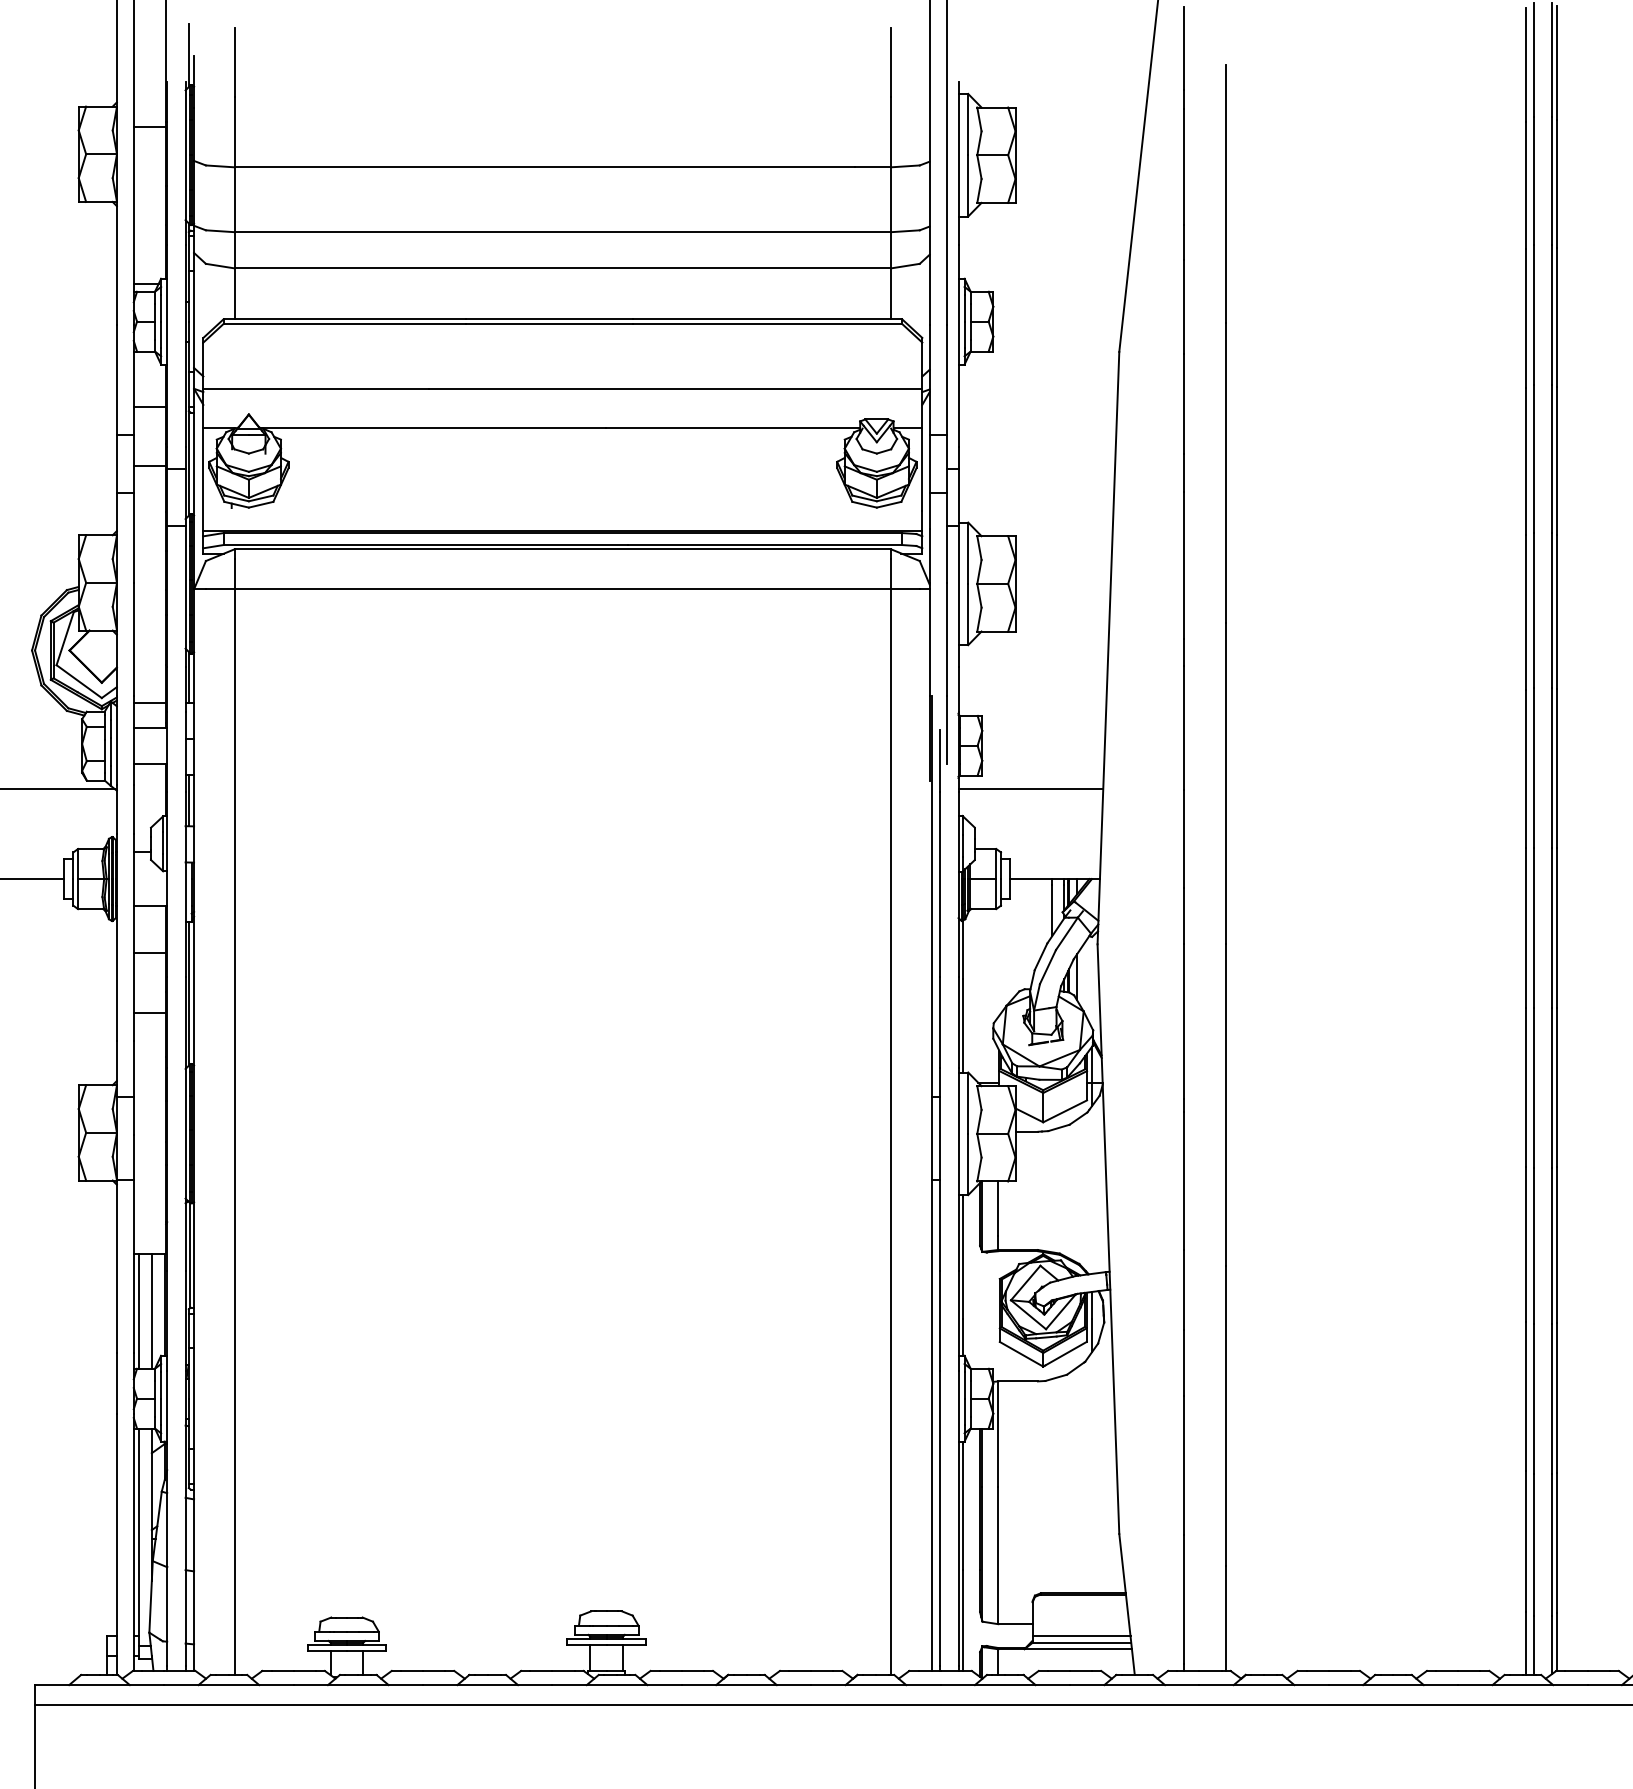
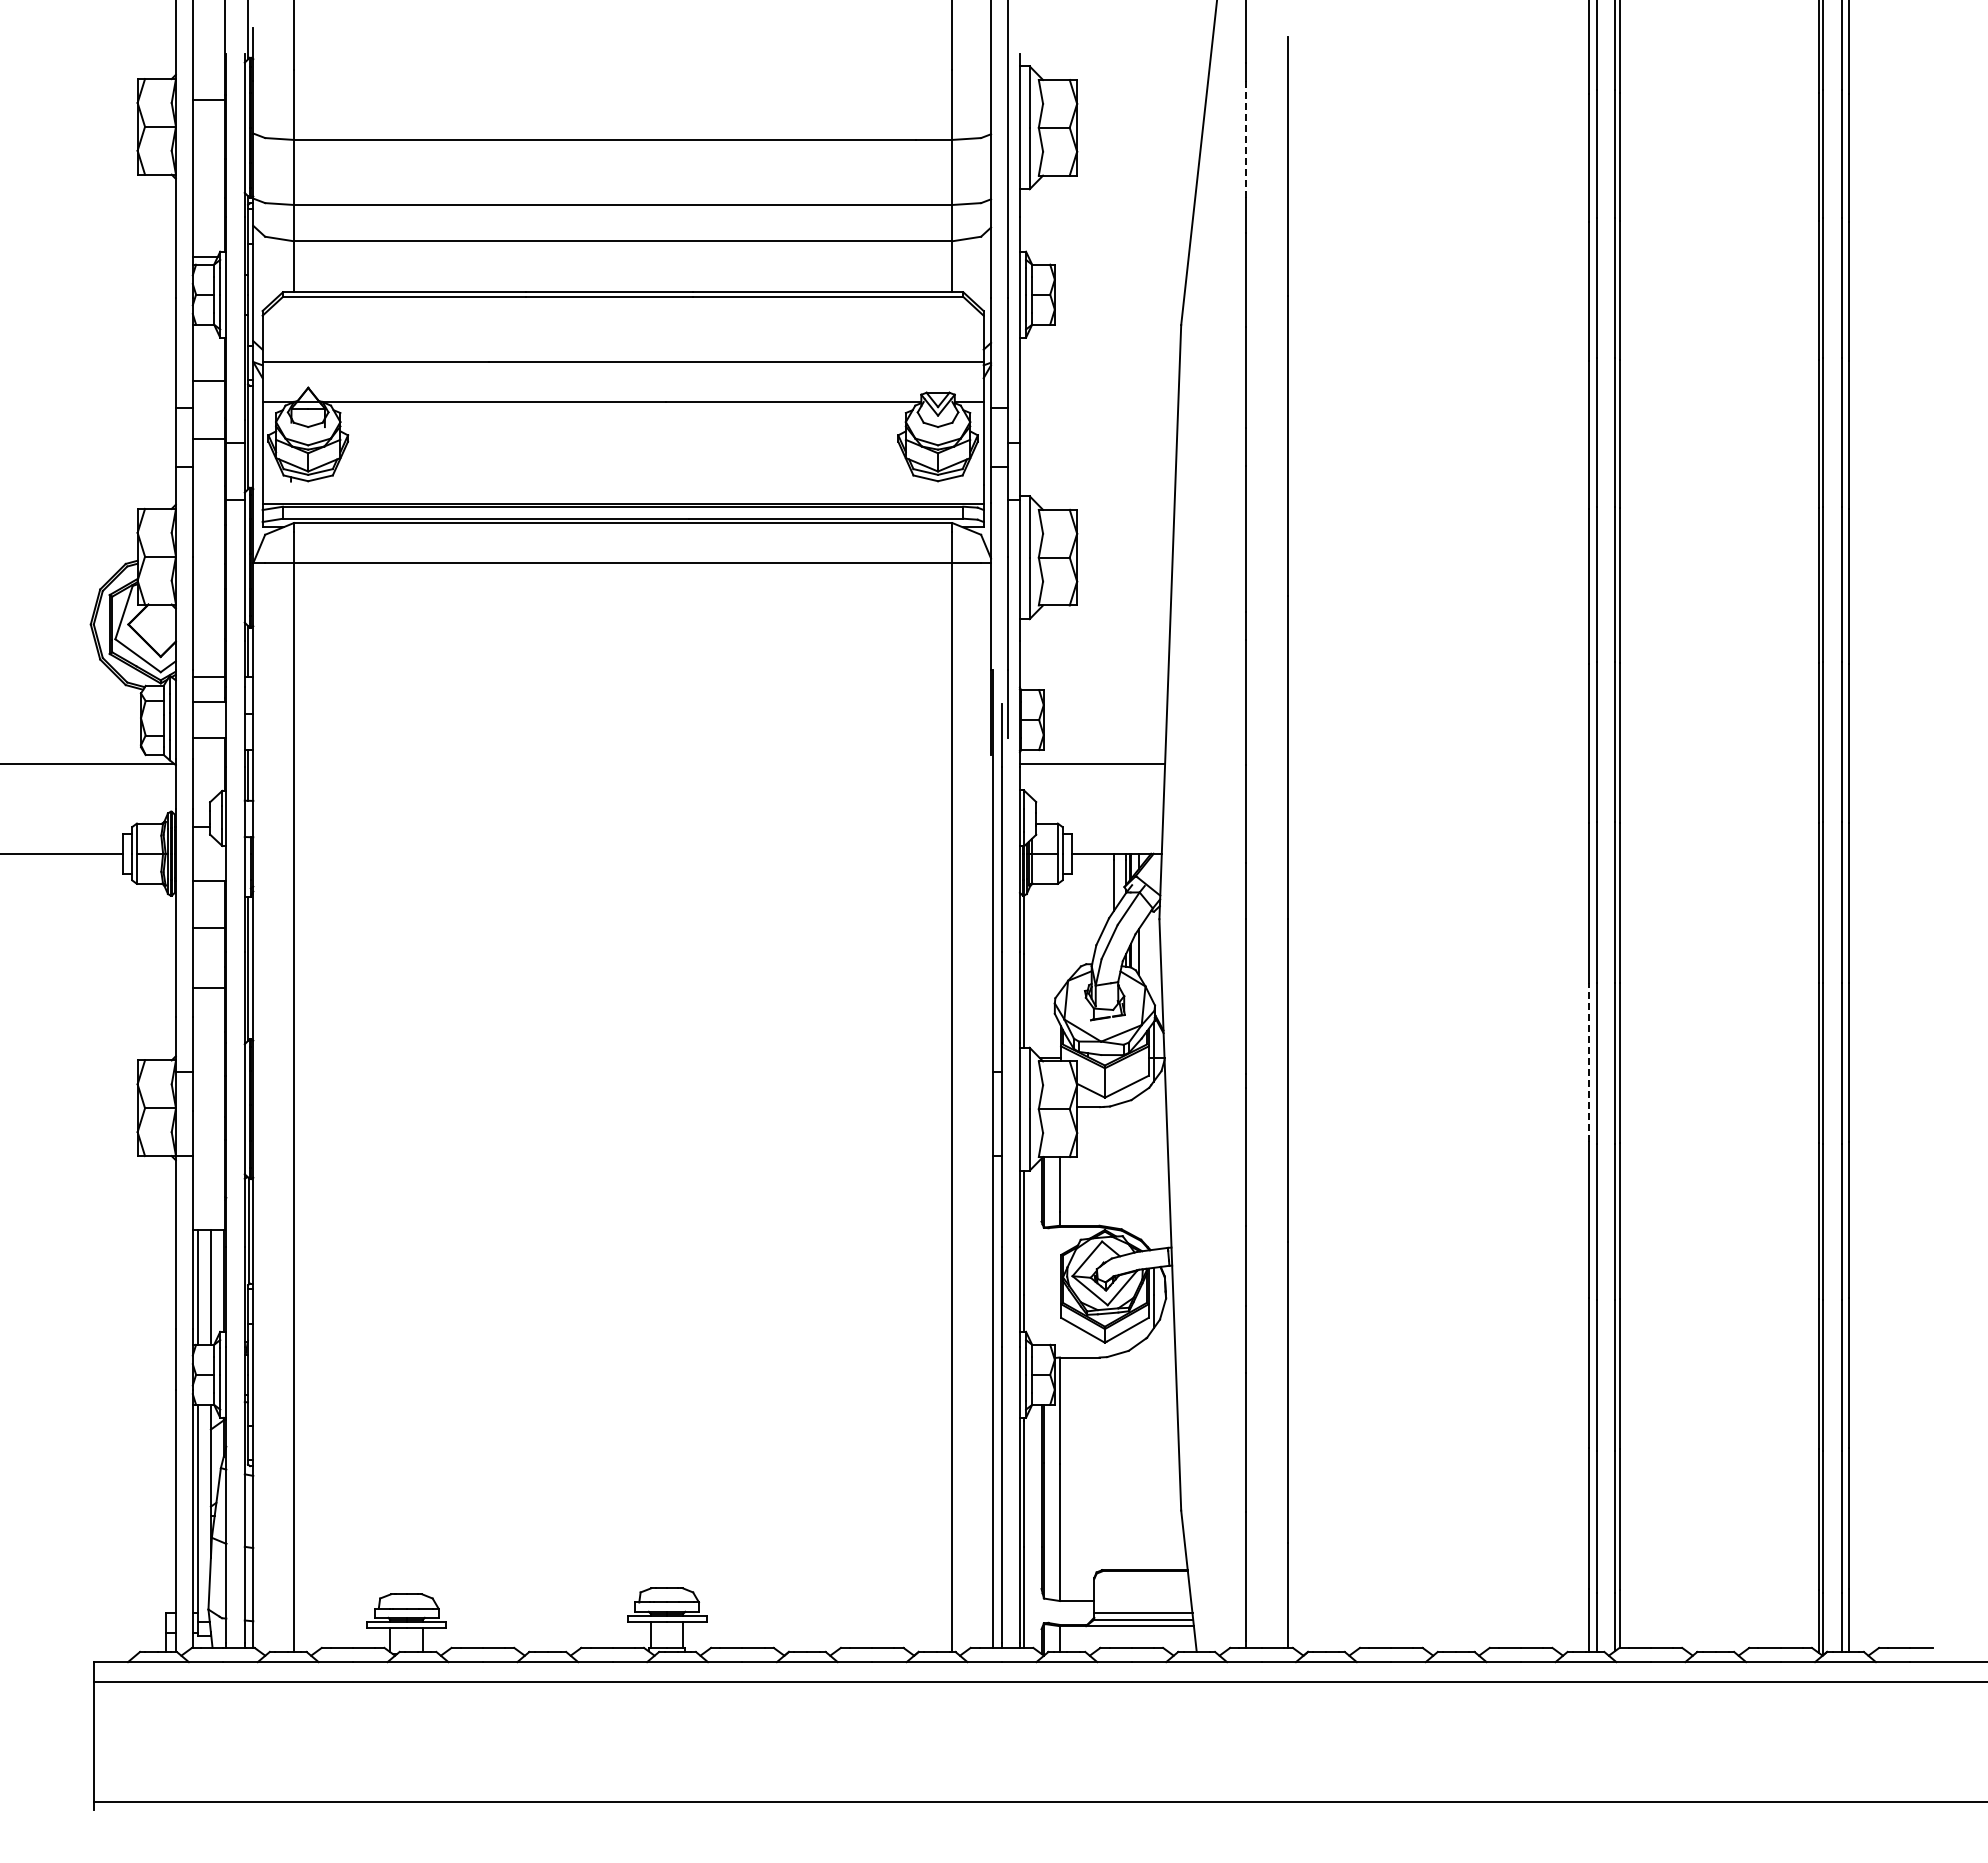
line: (1184, 166) -> (1246, 139), solid -> dashed
line: (1526, 1087) -> (1589, 1062), solid -> dashed

